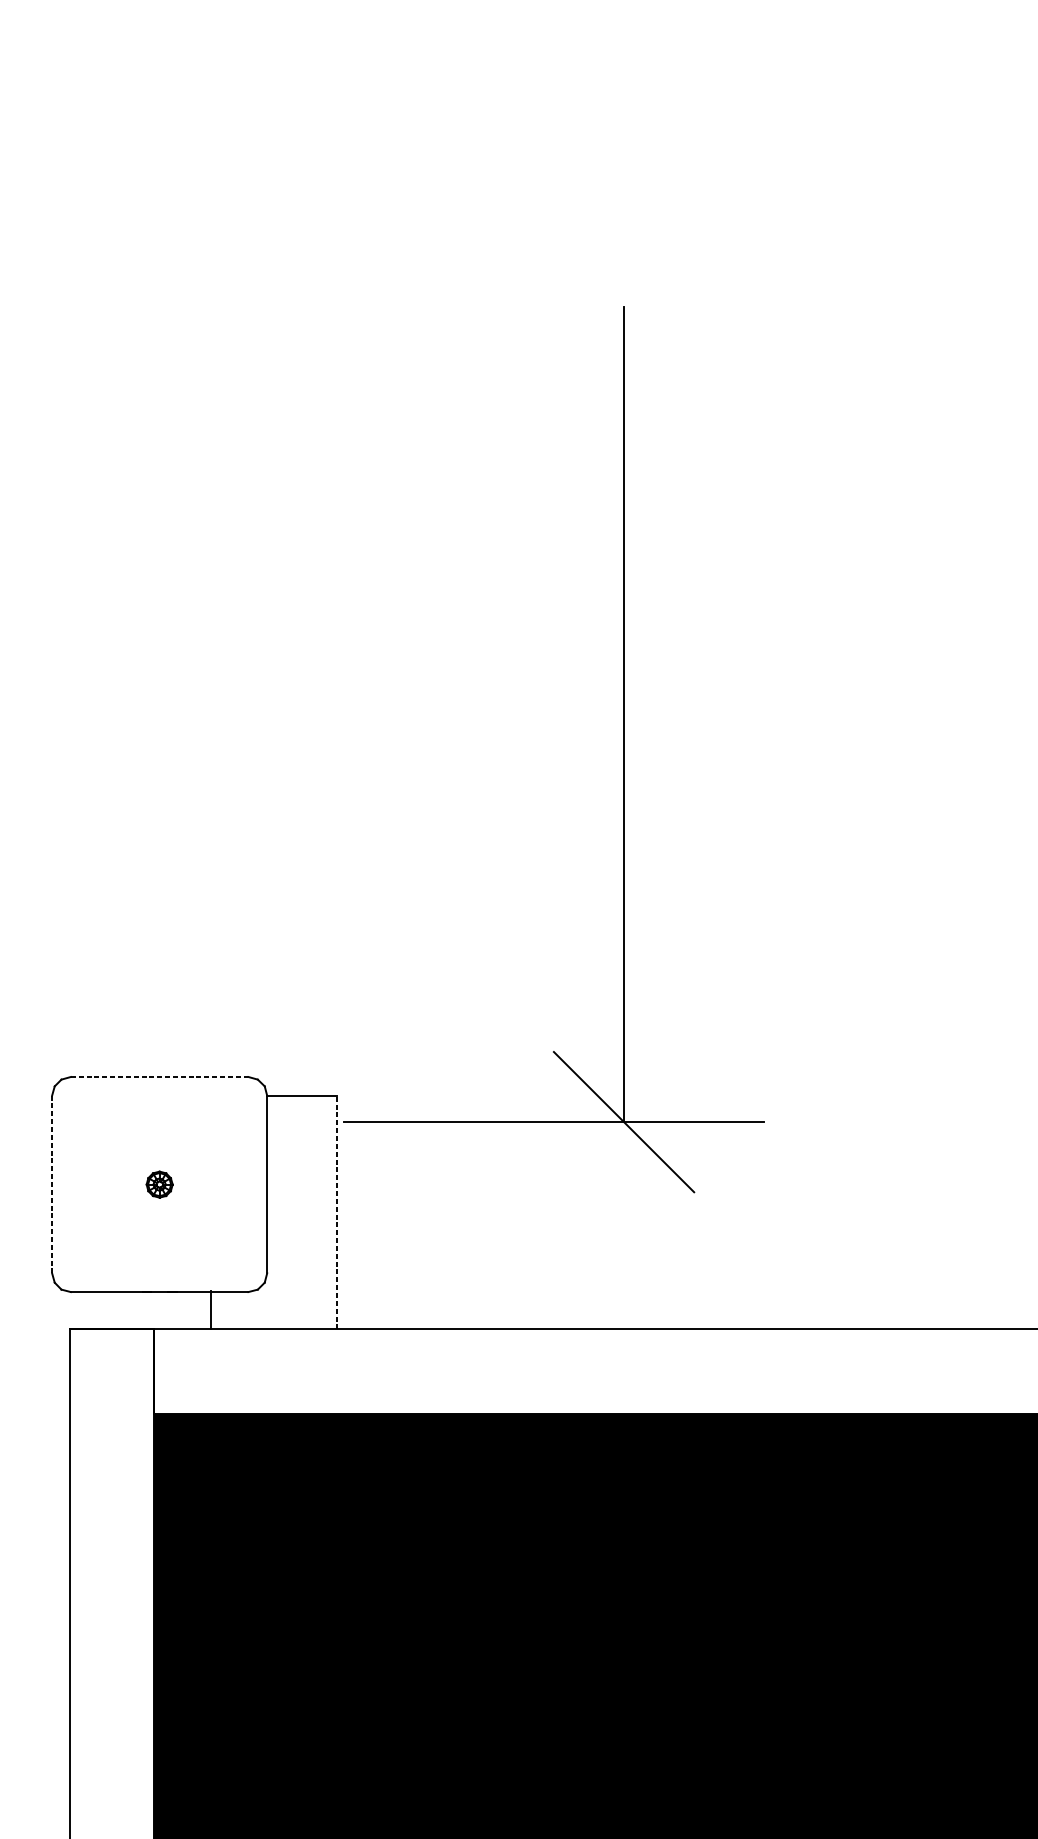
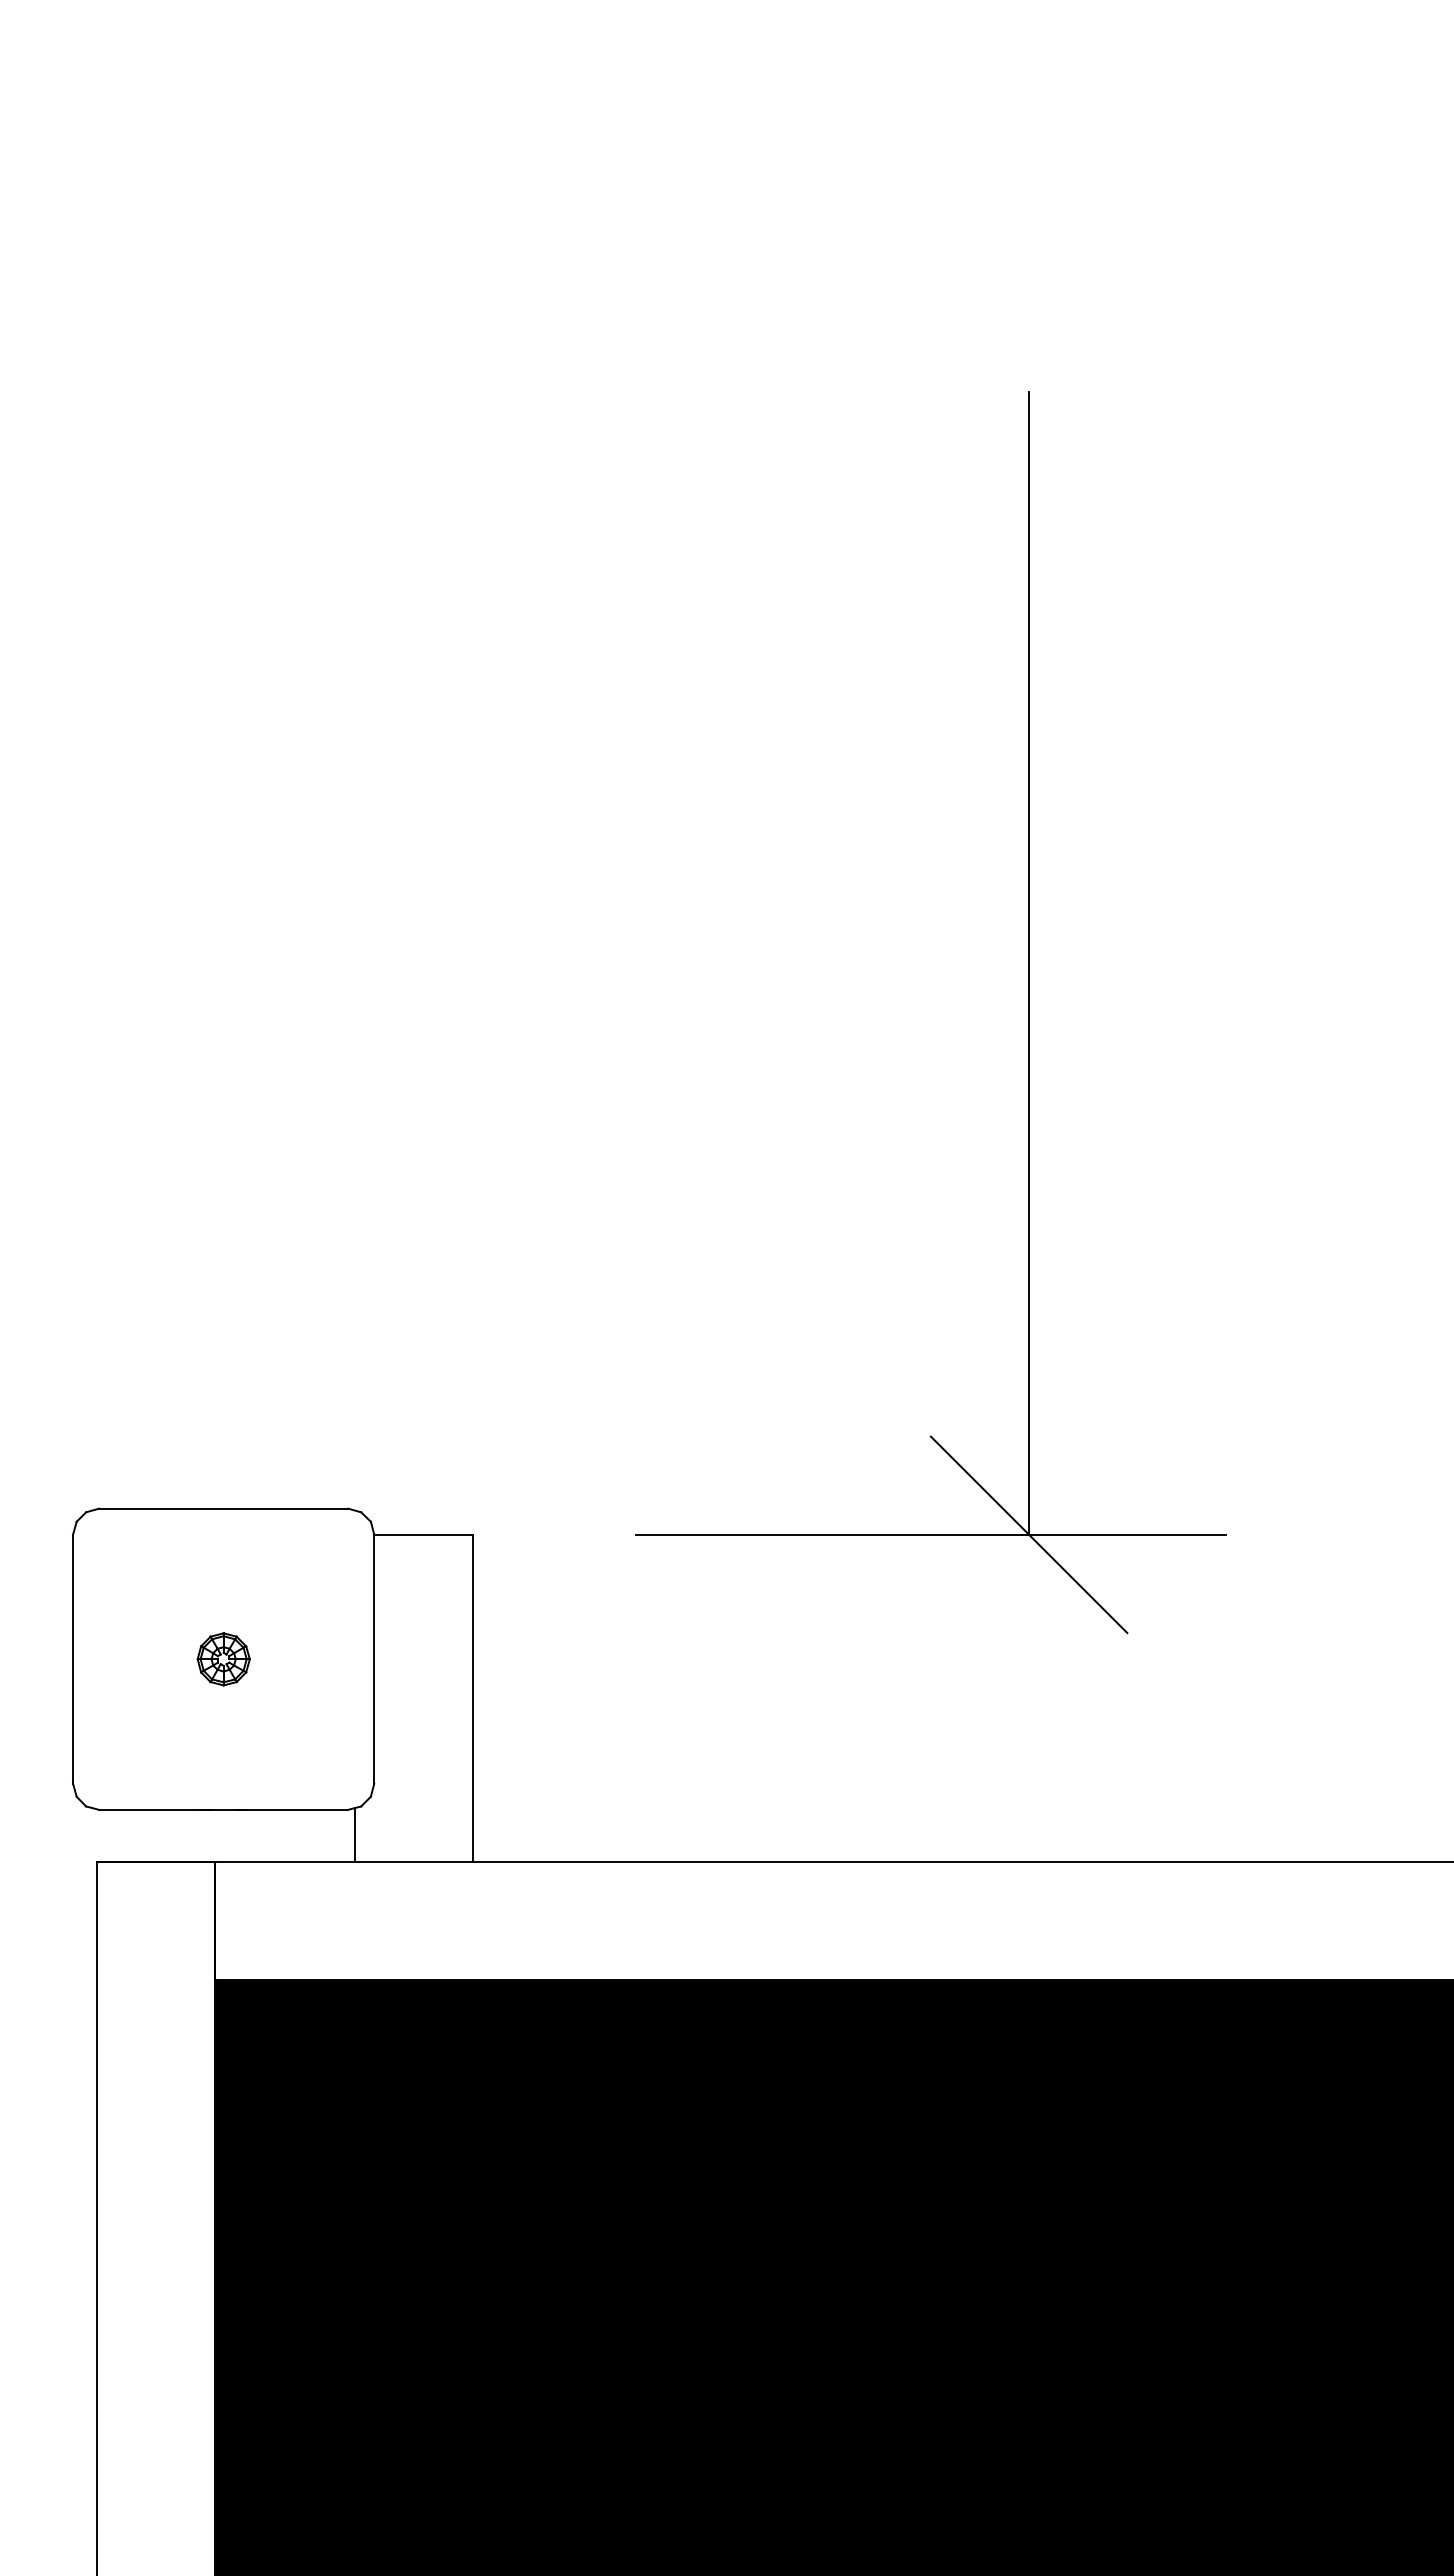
part: (623, 749) -> (1028, 1012), moved
line: (160, 1076) -> (224, 1508), dashed -> solid
line: (52, 1183) -> (73, 1658), dashed -> solid
part: (159, 1184) -> (223, 1659), size x1.43
line: (337, 1212) -> (472, 1698), dashed -> solid
line: (210, 1310) -> (354, 1835), moved

